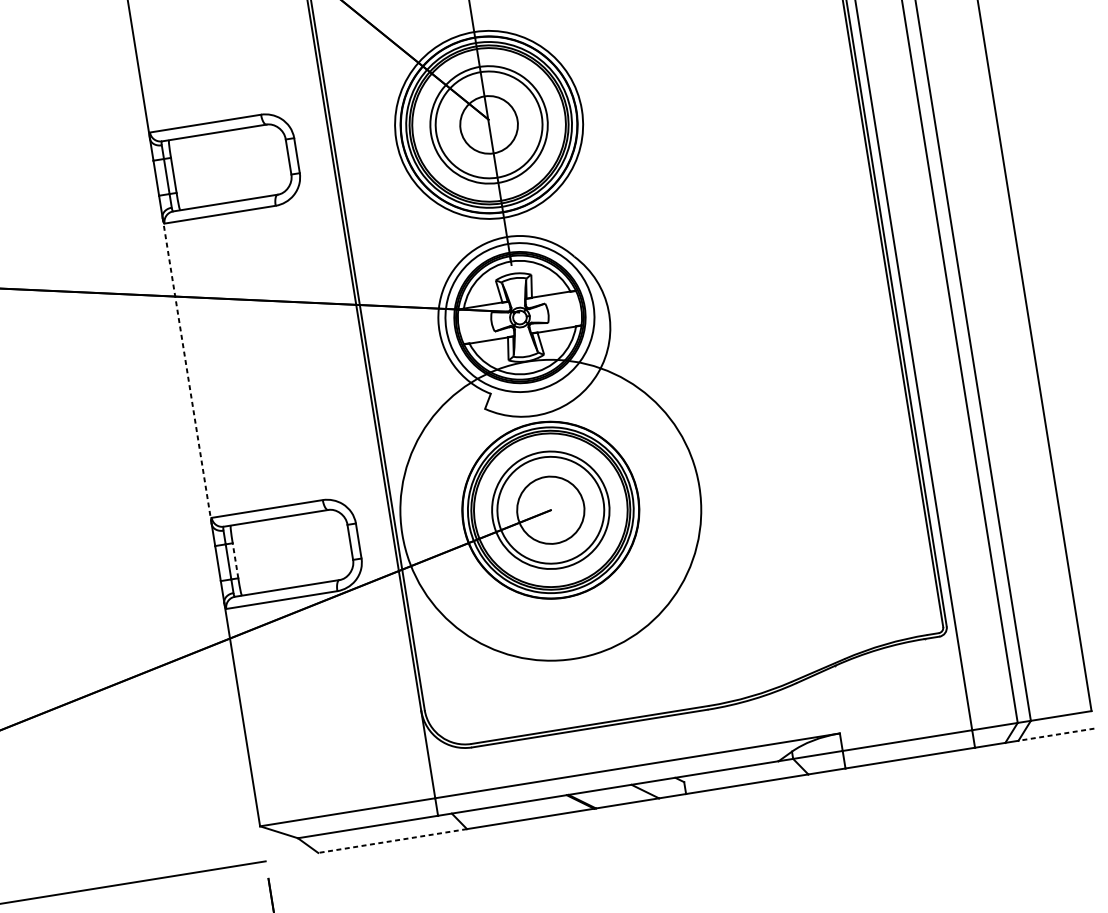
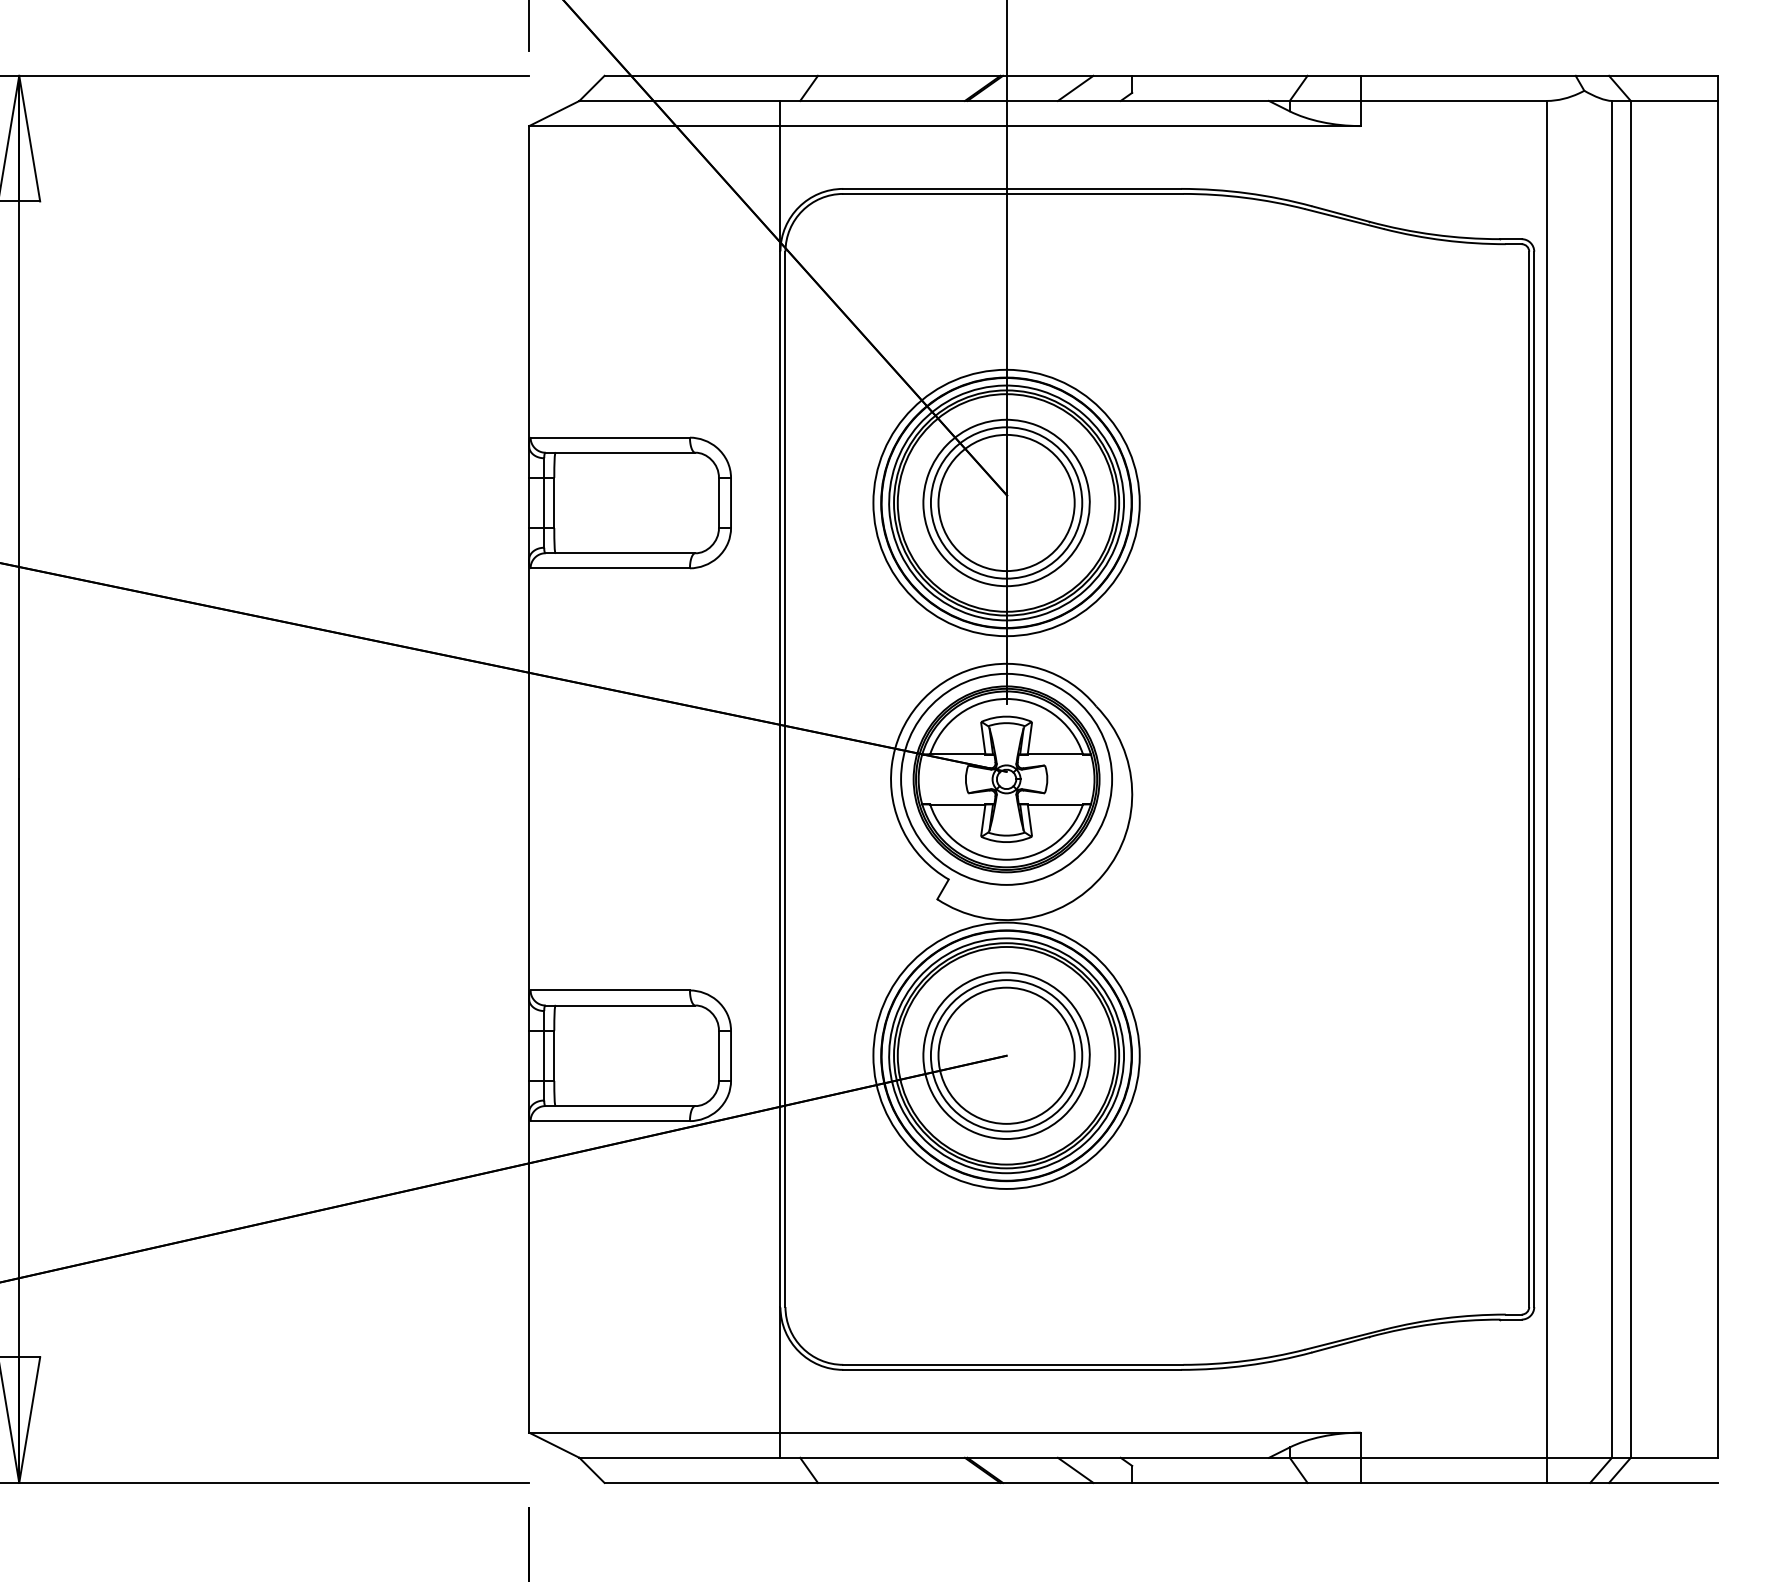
circle: (488, 124) -> (1006, 502), size x1.67
line: (187, 370) -> (529, 779), dashed -> solid
circle: (550, 510) -> (1006, 1055), size x0.62
circle: (550, 510) -> (1006, 1055), size x1.43
line: (235, 560) -> (554, 1055), dashed -> solid
line: (1055, 734) -> (1662, 1482), dashed -> solid
line: (392, 840) -> (711, 1482), dashed -> solid

